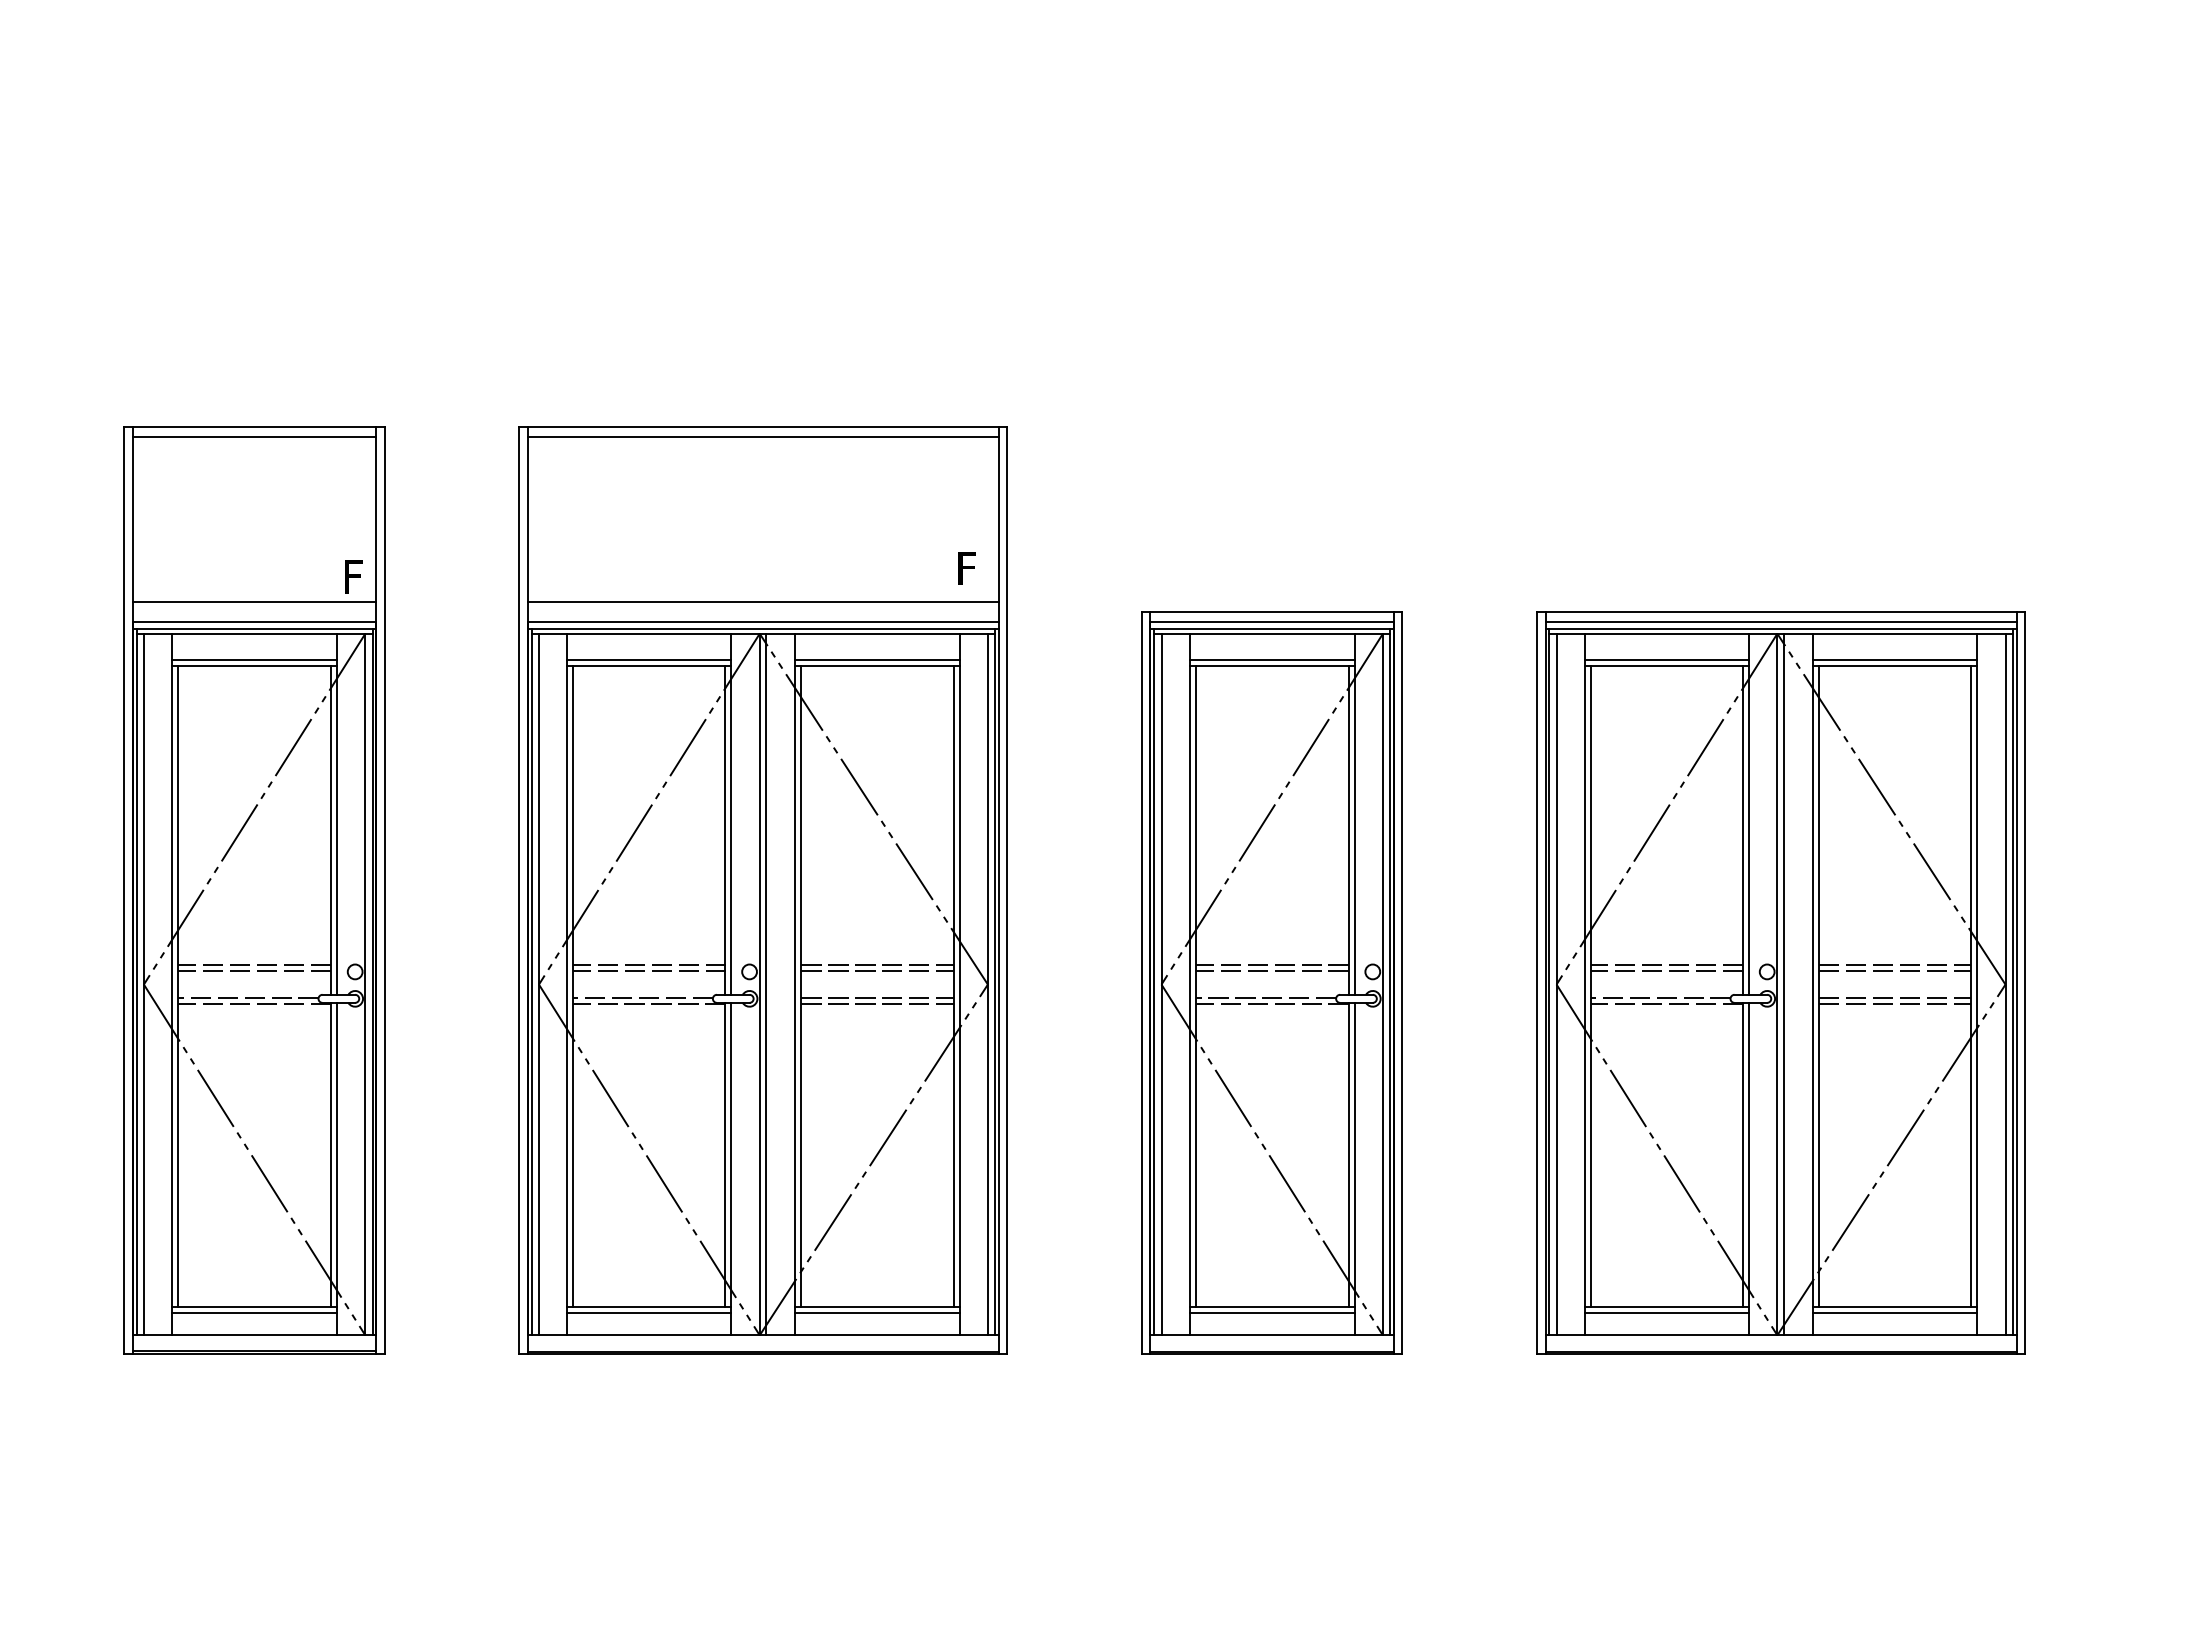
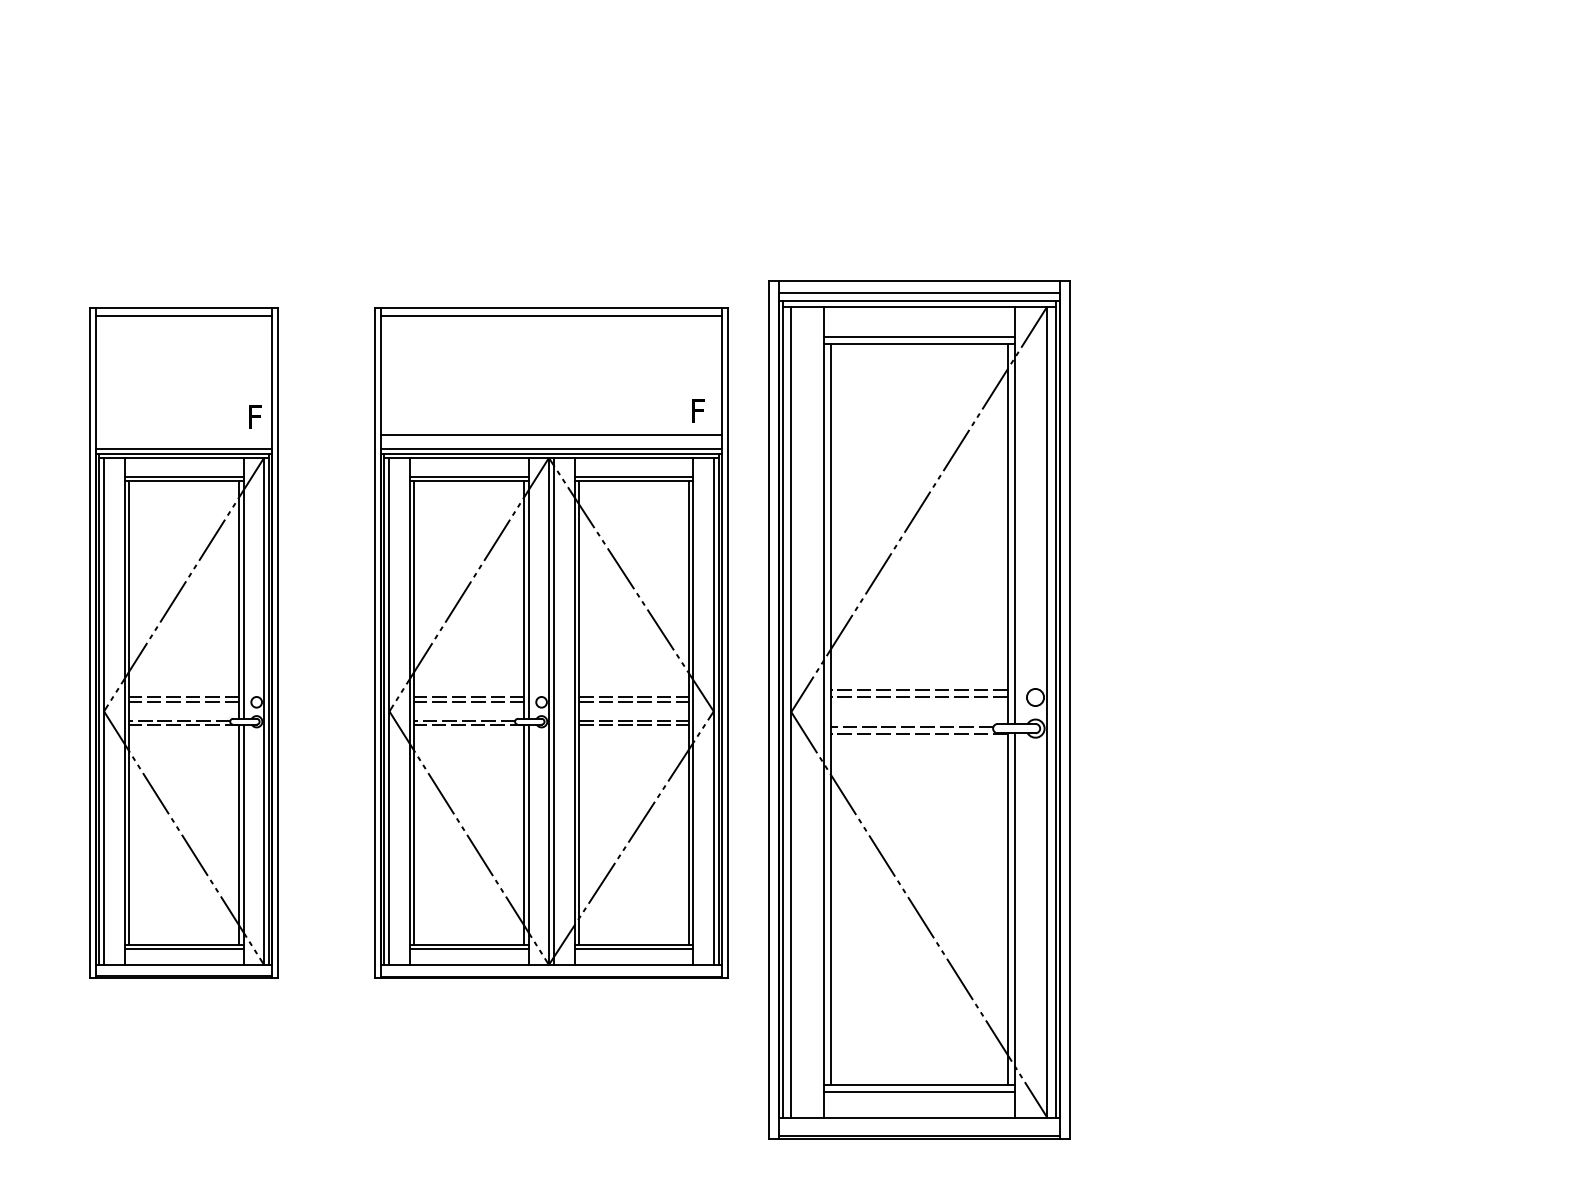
line: (254, 601) -> (183, 434), removed
part: (1271, 982) -> (918, 709), size x1.6
part: (1780, 982) -> (1286, 709), removed

